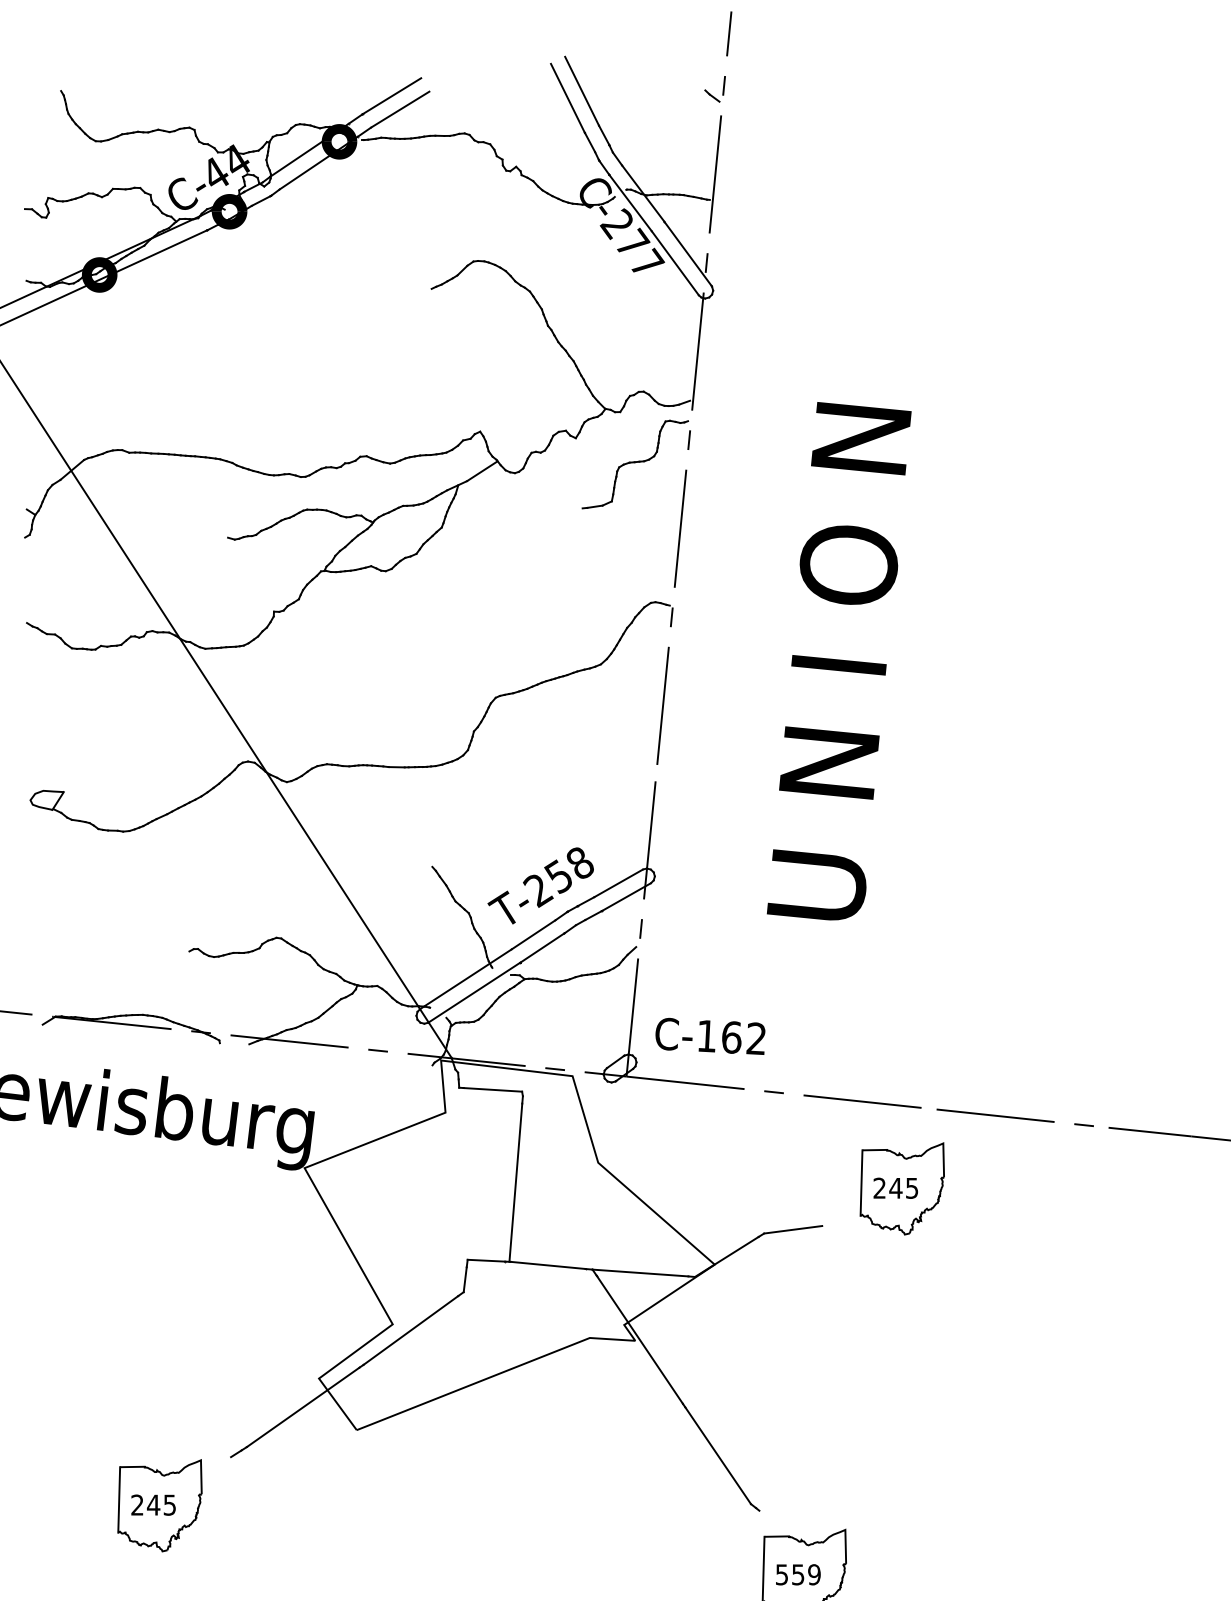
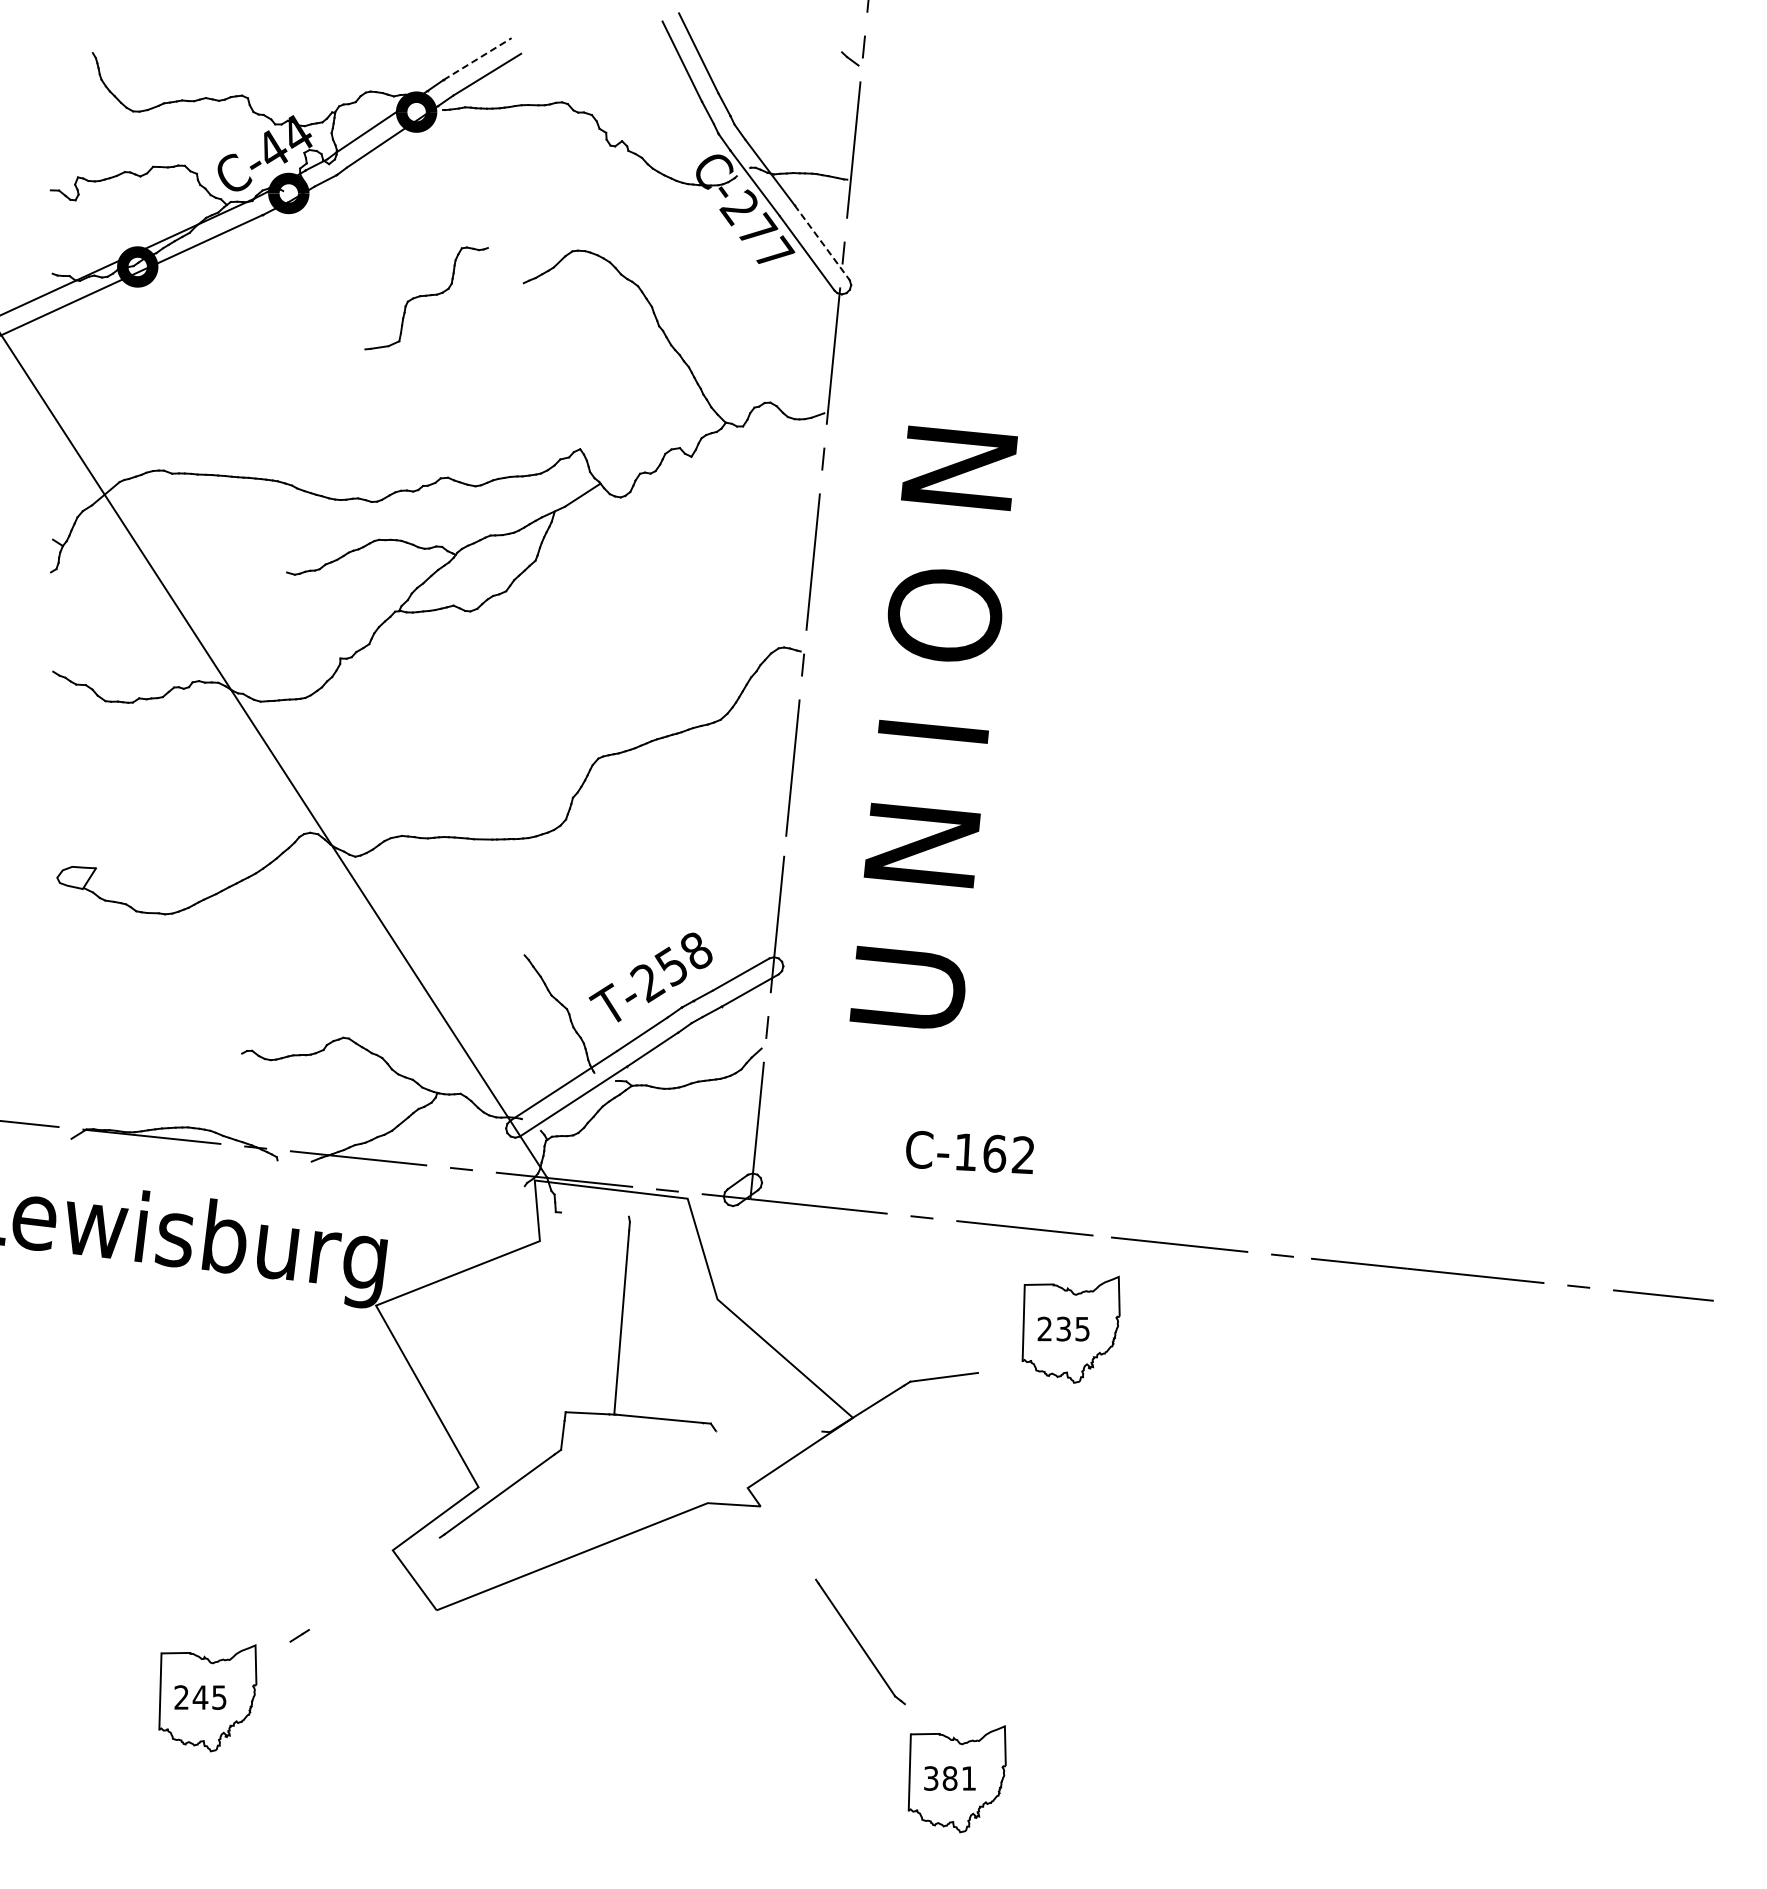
line: (391, 96) -> (477, 59), solid -> dashed
line: (688, 253) -> (822, 242), solid -> dashed
part: (635, 464) -> (426, 298), moved
text: (838, 660) -> (933, 726), moved
text: (710, 1036) -> (969, 1152), moved
line: (493, 1089) -> (595, 1214), removed
text: (895, 1187) -> (1063, 1328), 245 -> 235
line: (640, 1272) -> (766, 1427), removed
line: (639, 1339) -> (765, 1504), removed
line: (302, 1407) -> (373, 1583), removed
text: (798, 1574) -> (950, 1778), 559 -> 381

